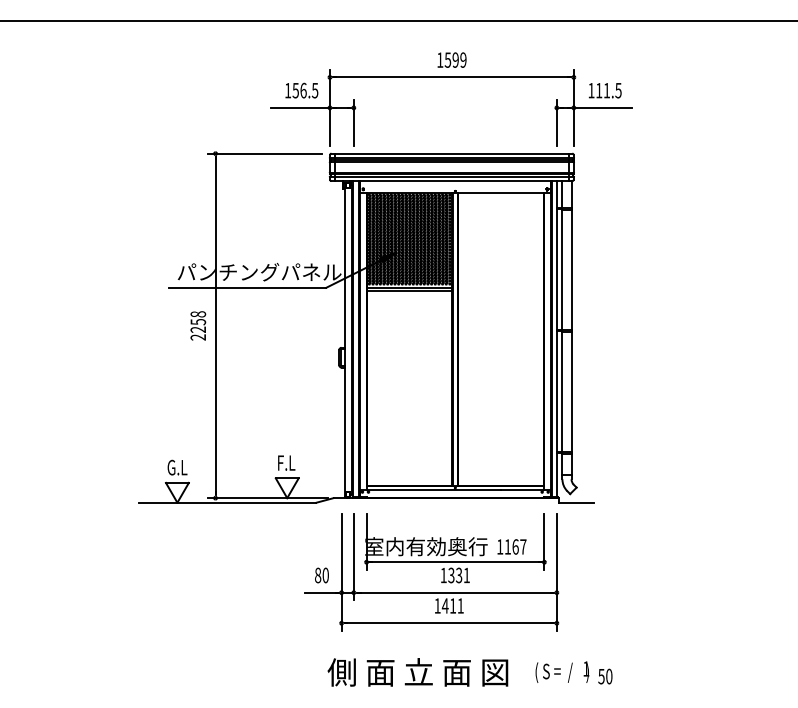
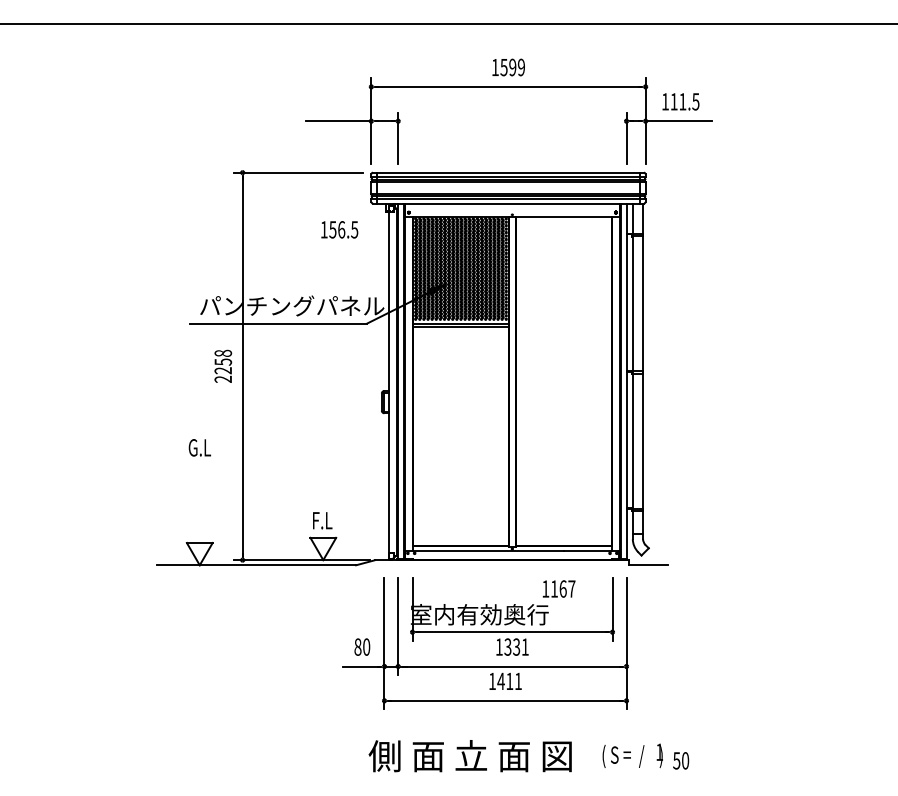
text: (301, 90) -> (339, 229), moved
text: (177, 467) -> (199, 447), moved
text: (511, 546) -> (558, 588), moved

